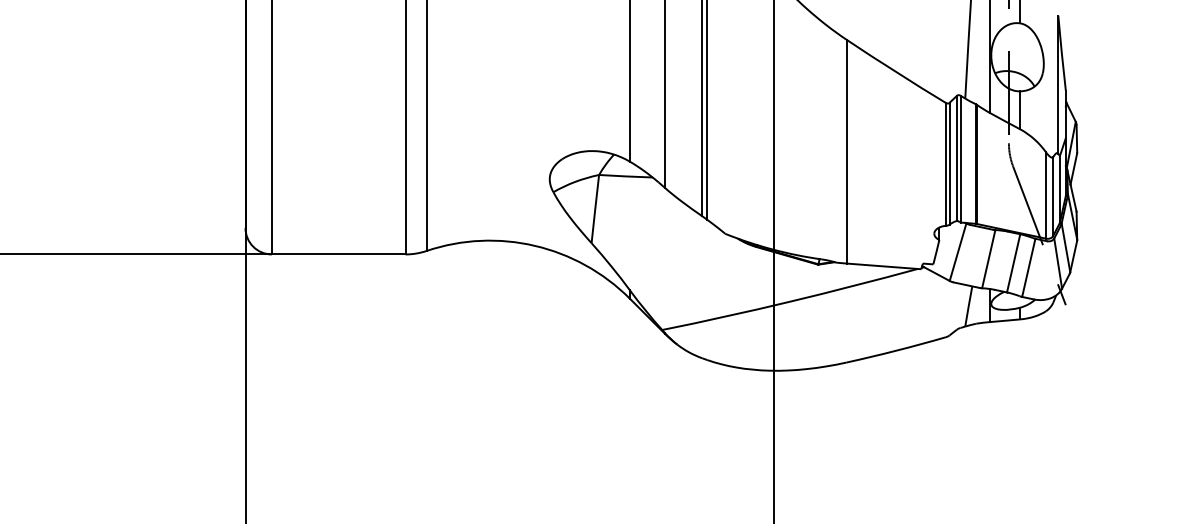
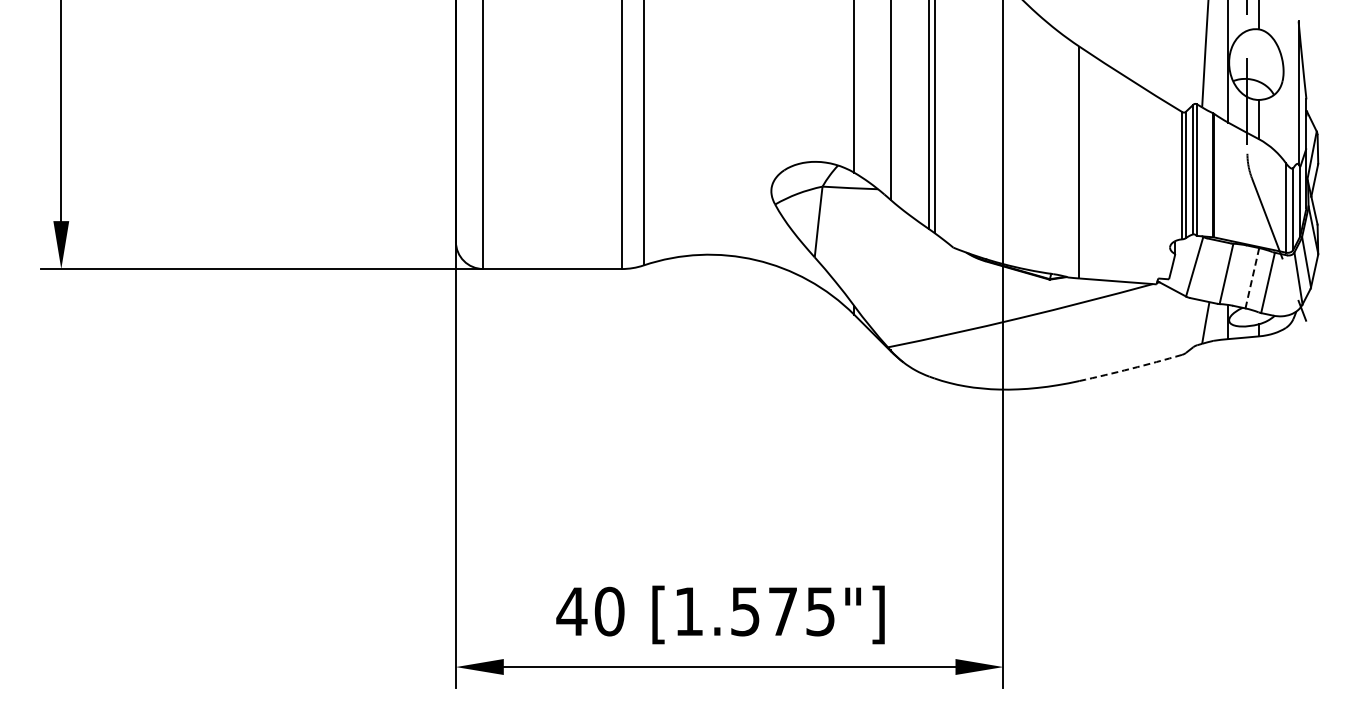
line: (1013, 263) -> (1252, 278), solid -> dashed
arc: (896, 350) -> (1130, 368), solid -> dashed

